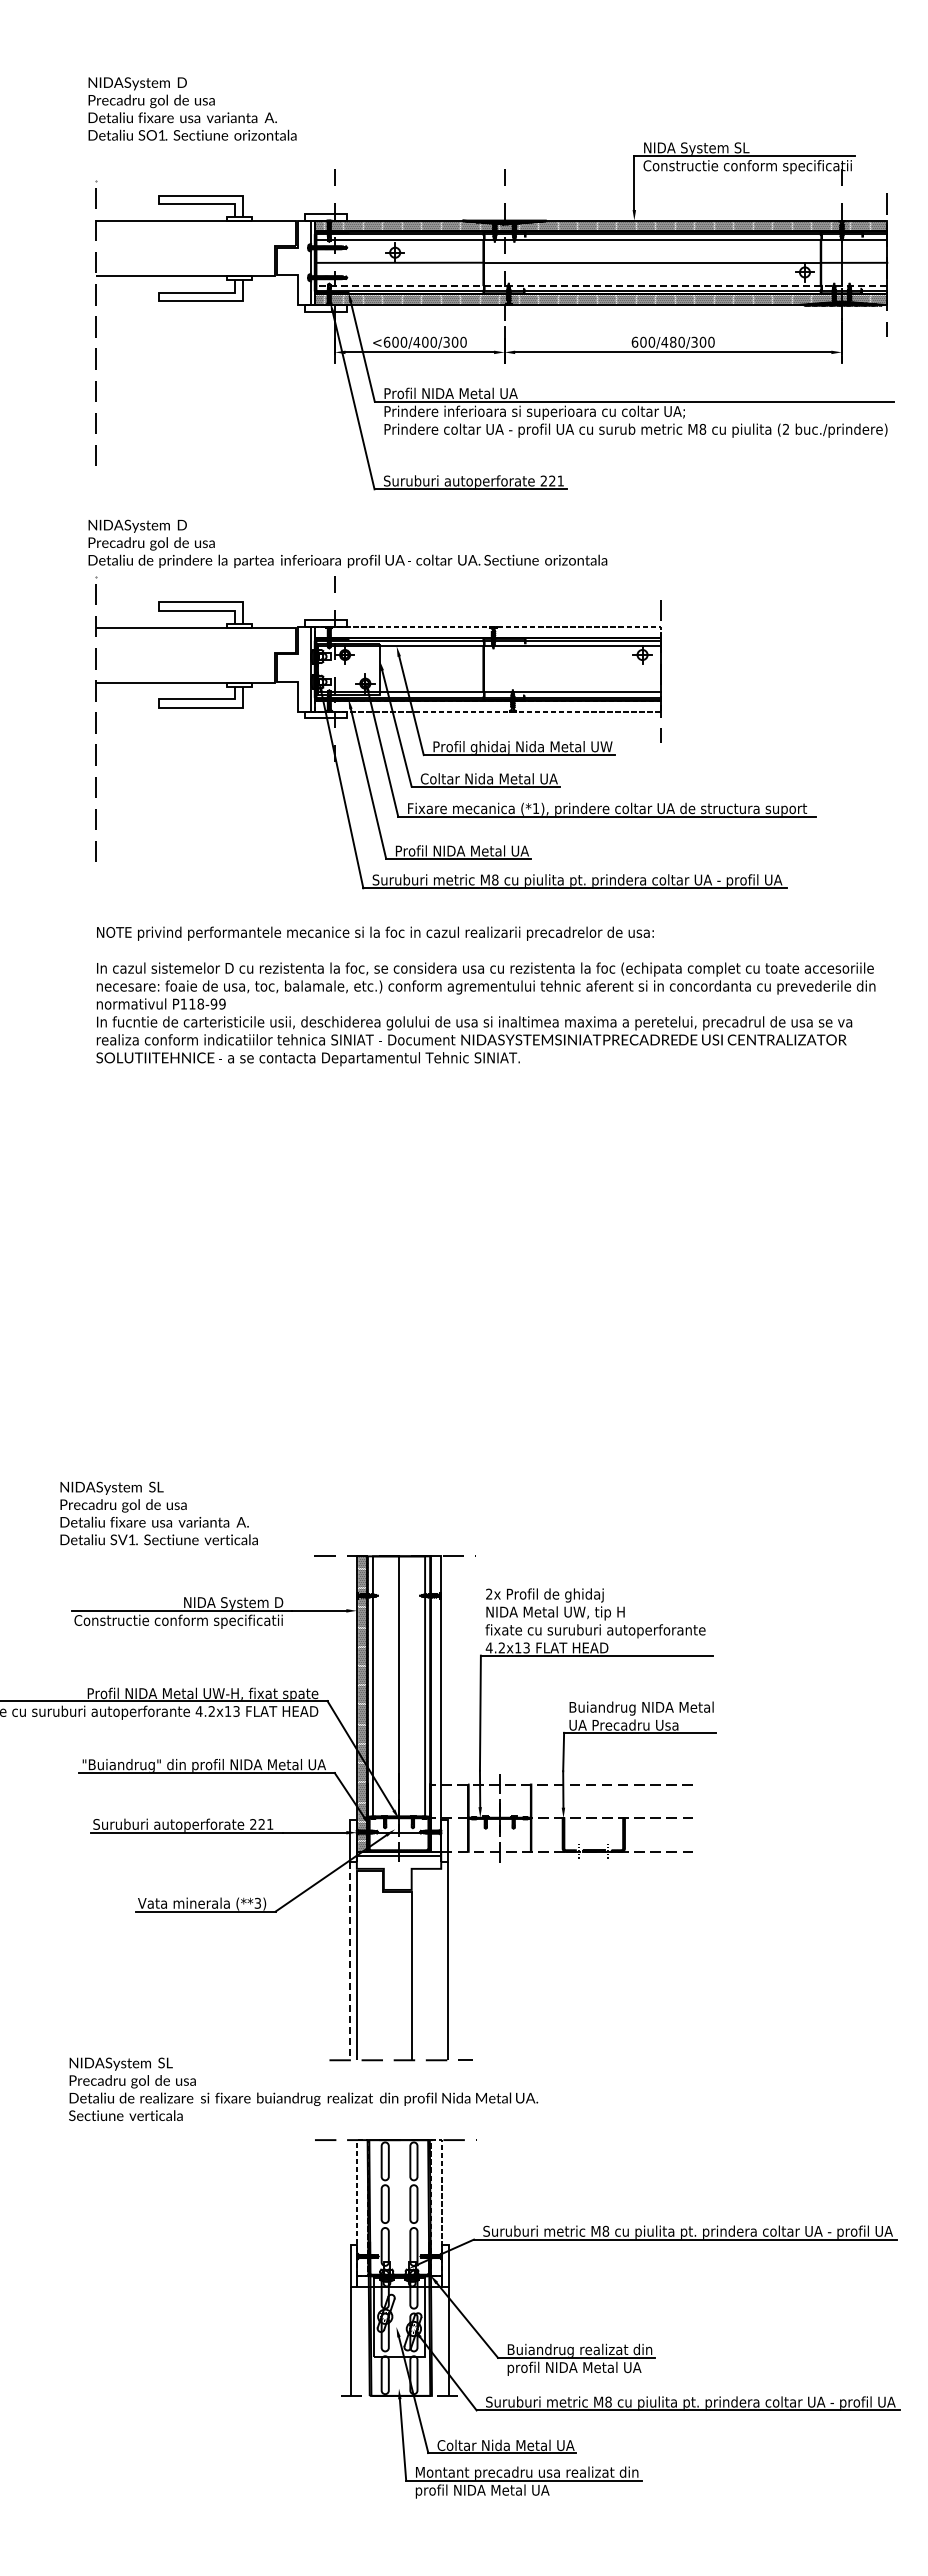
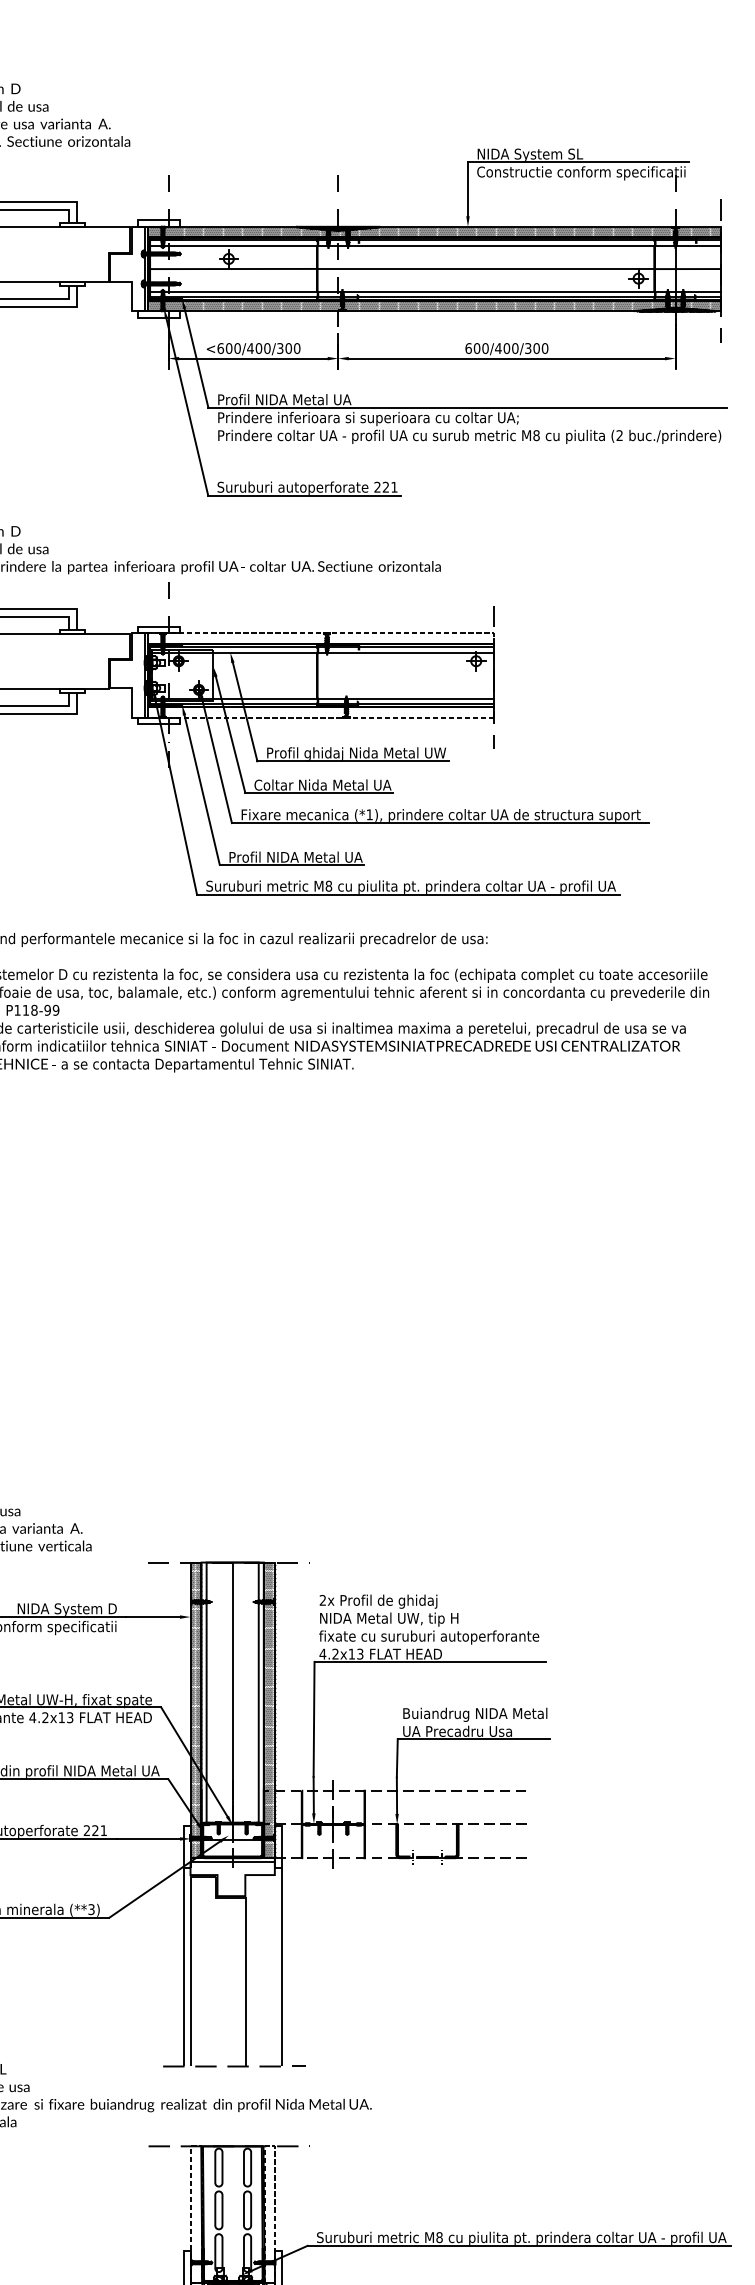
line: (600, 285) -> (434, 291), dashed -> solid
text: (673, 342) -> (507, 348), 600/480/300 -> 600/400/300
hatch: (435, 1702) -> (269, 1708), added
line: (350, 1961) -> (184, 1967), dashed -> solid

